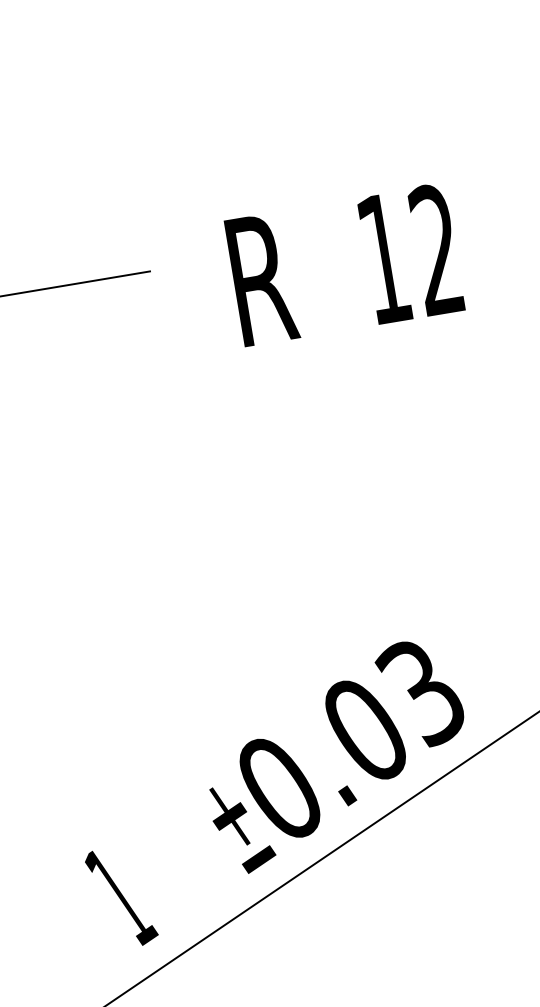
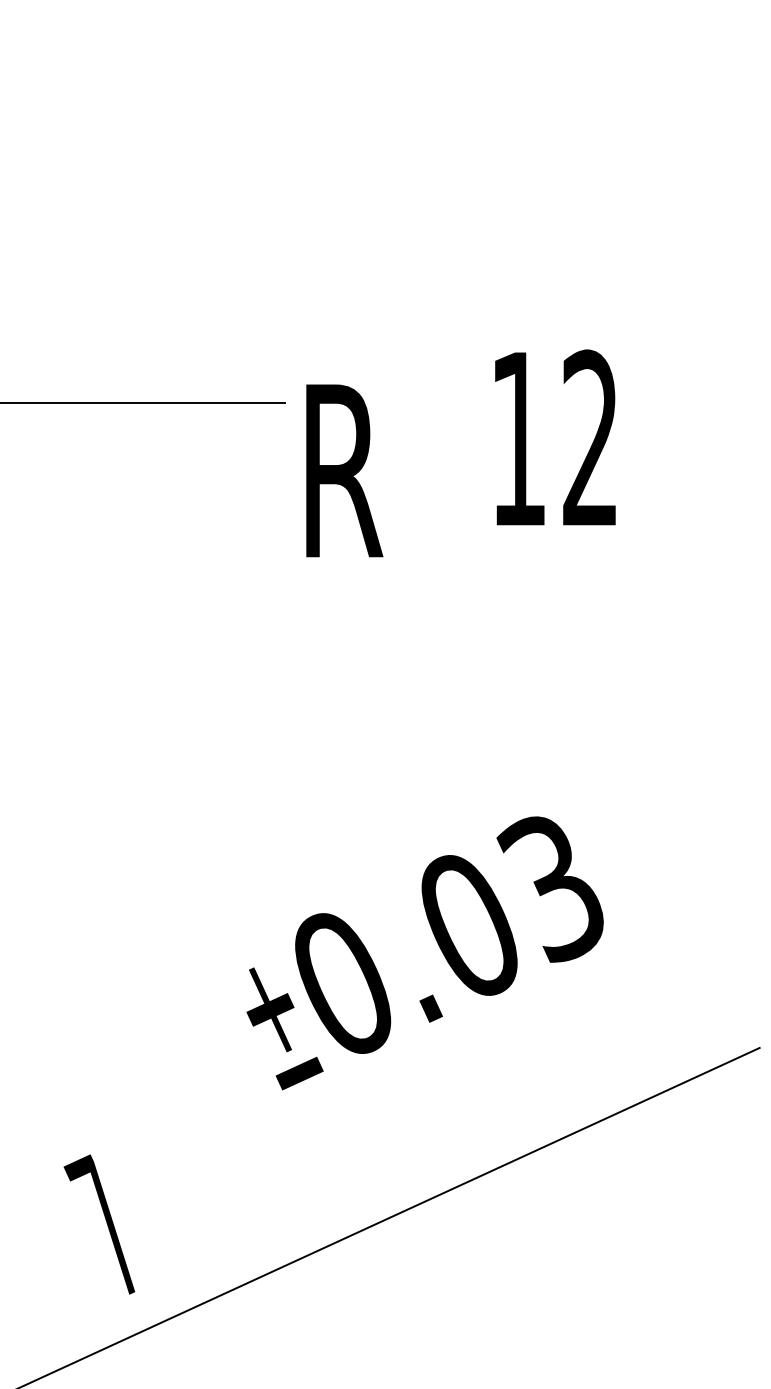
text: (411, 253) -> (555, 437), moved
text: (262, 279) -> (344, 470), moved
text: (336, 756) -> (424, 953), moved
text: (119, 896) -> (106, 1225), 1 -> 7

